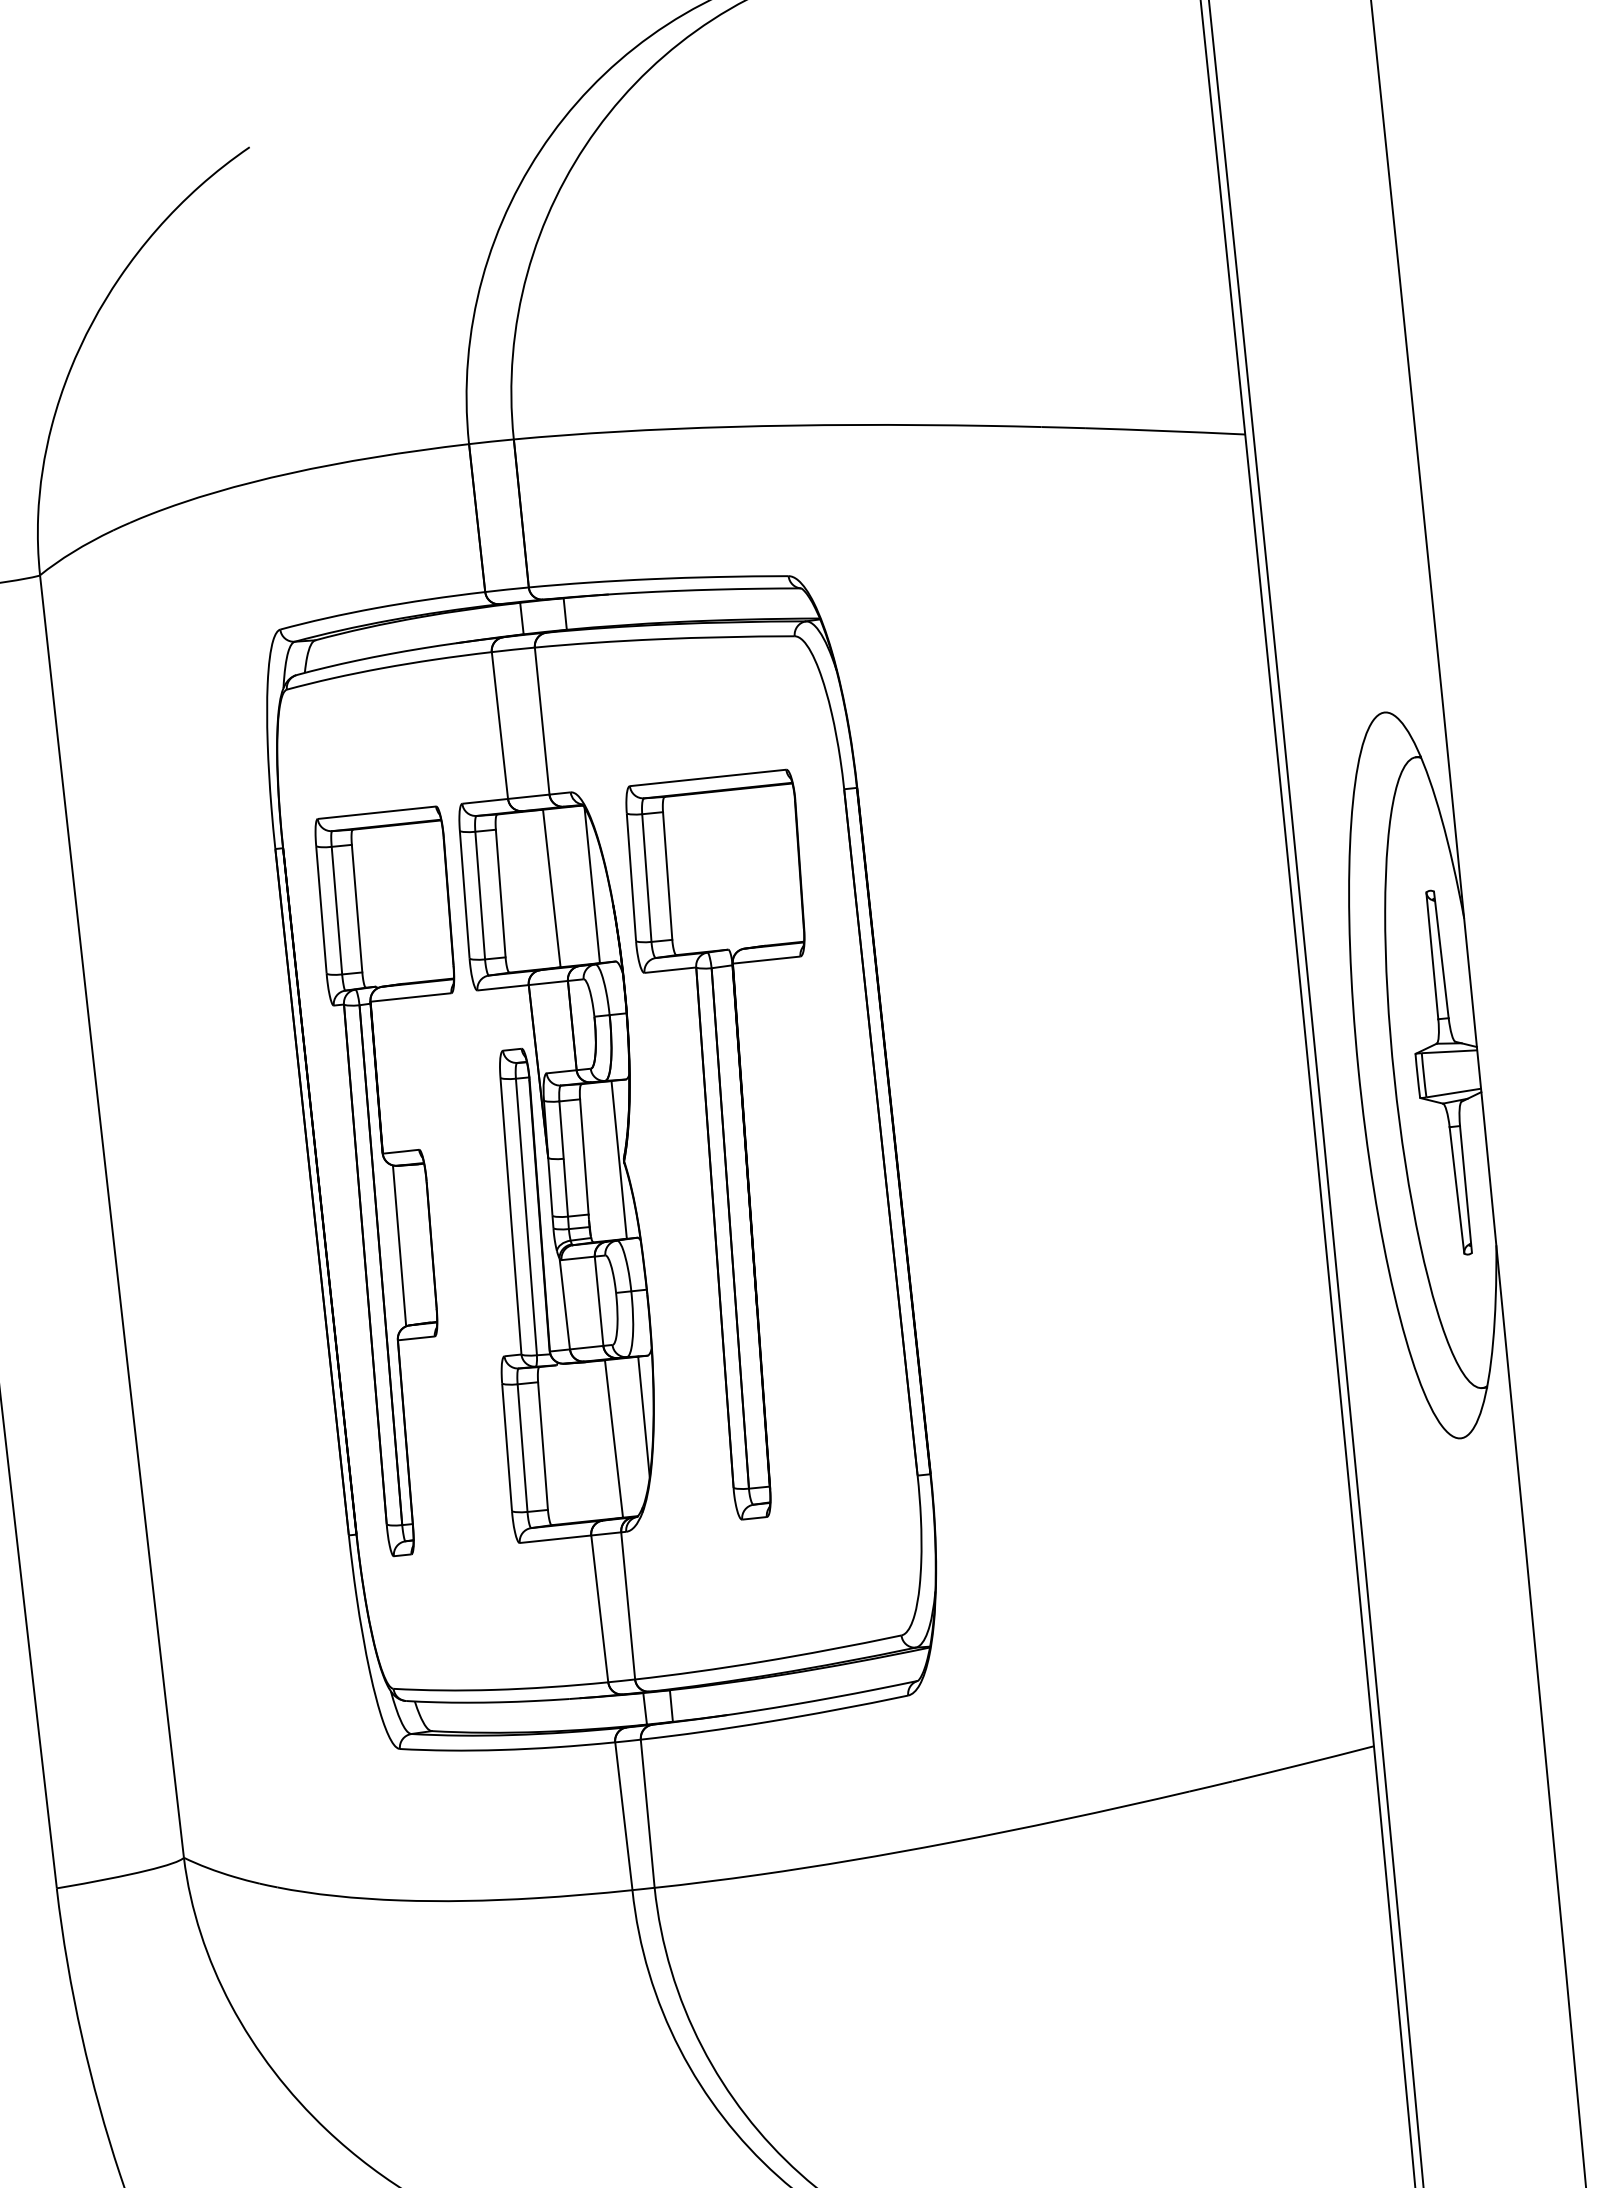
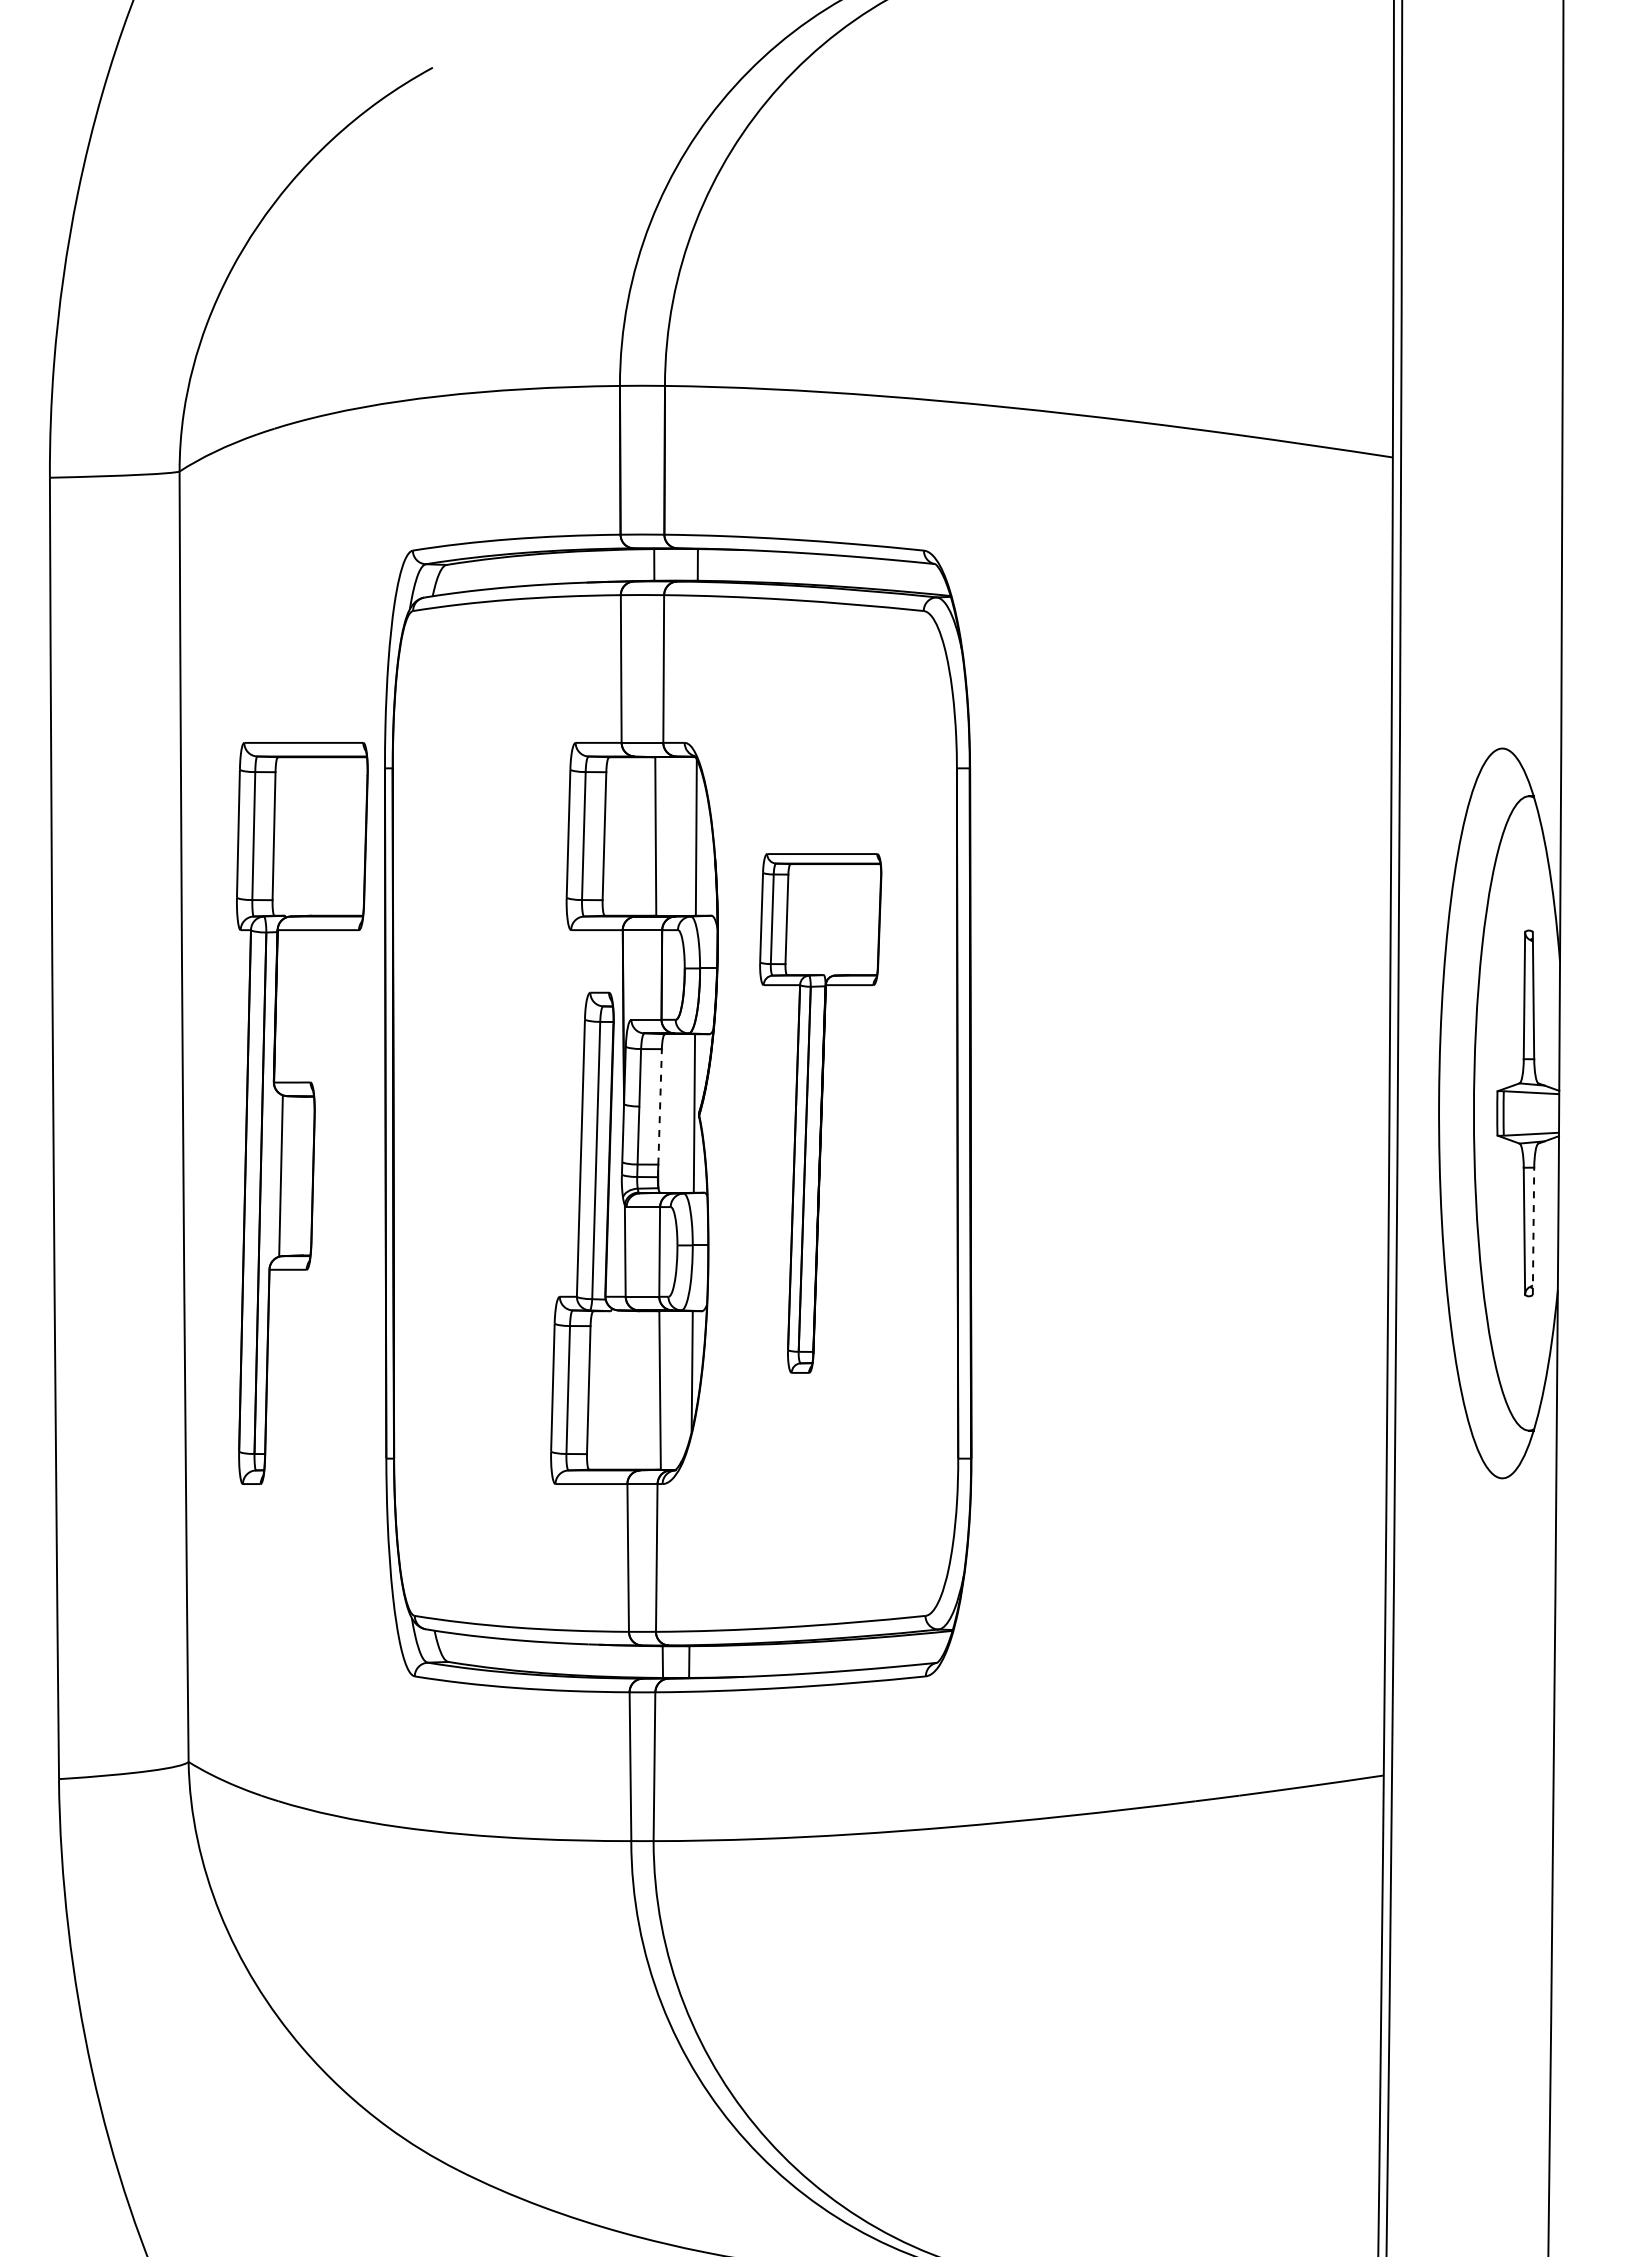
part: (744, 1146) -> (820, 1113), size x0.7
line: (584, 1156) -> (660, 1106), solid -> dashed
part: (414, 1181) -> (302, 1113), moved
line: (1465, 1189) -> (1533, 1231), solid -> dashed

